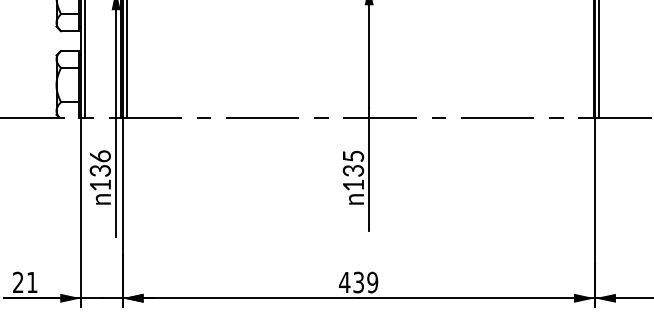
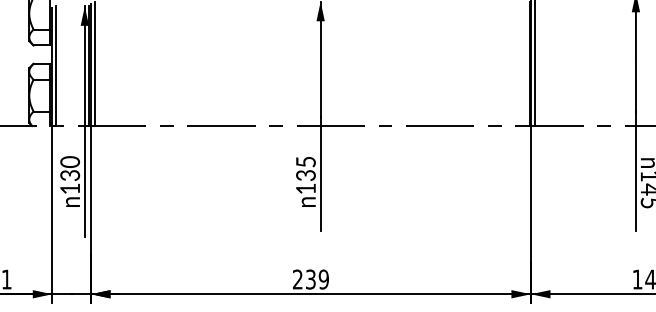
text: (99, 155) -> (69, 161), 136 -> 130
text: (344, 282) -> (297, 279), 439 -> 239

